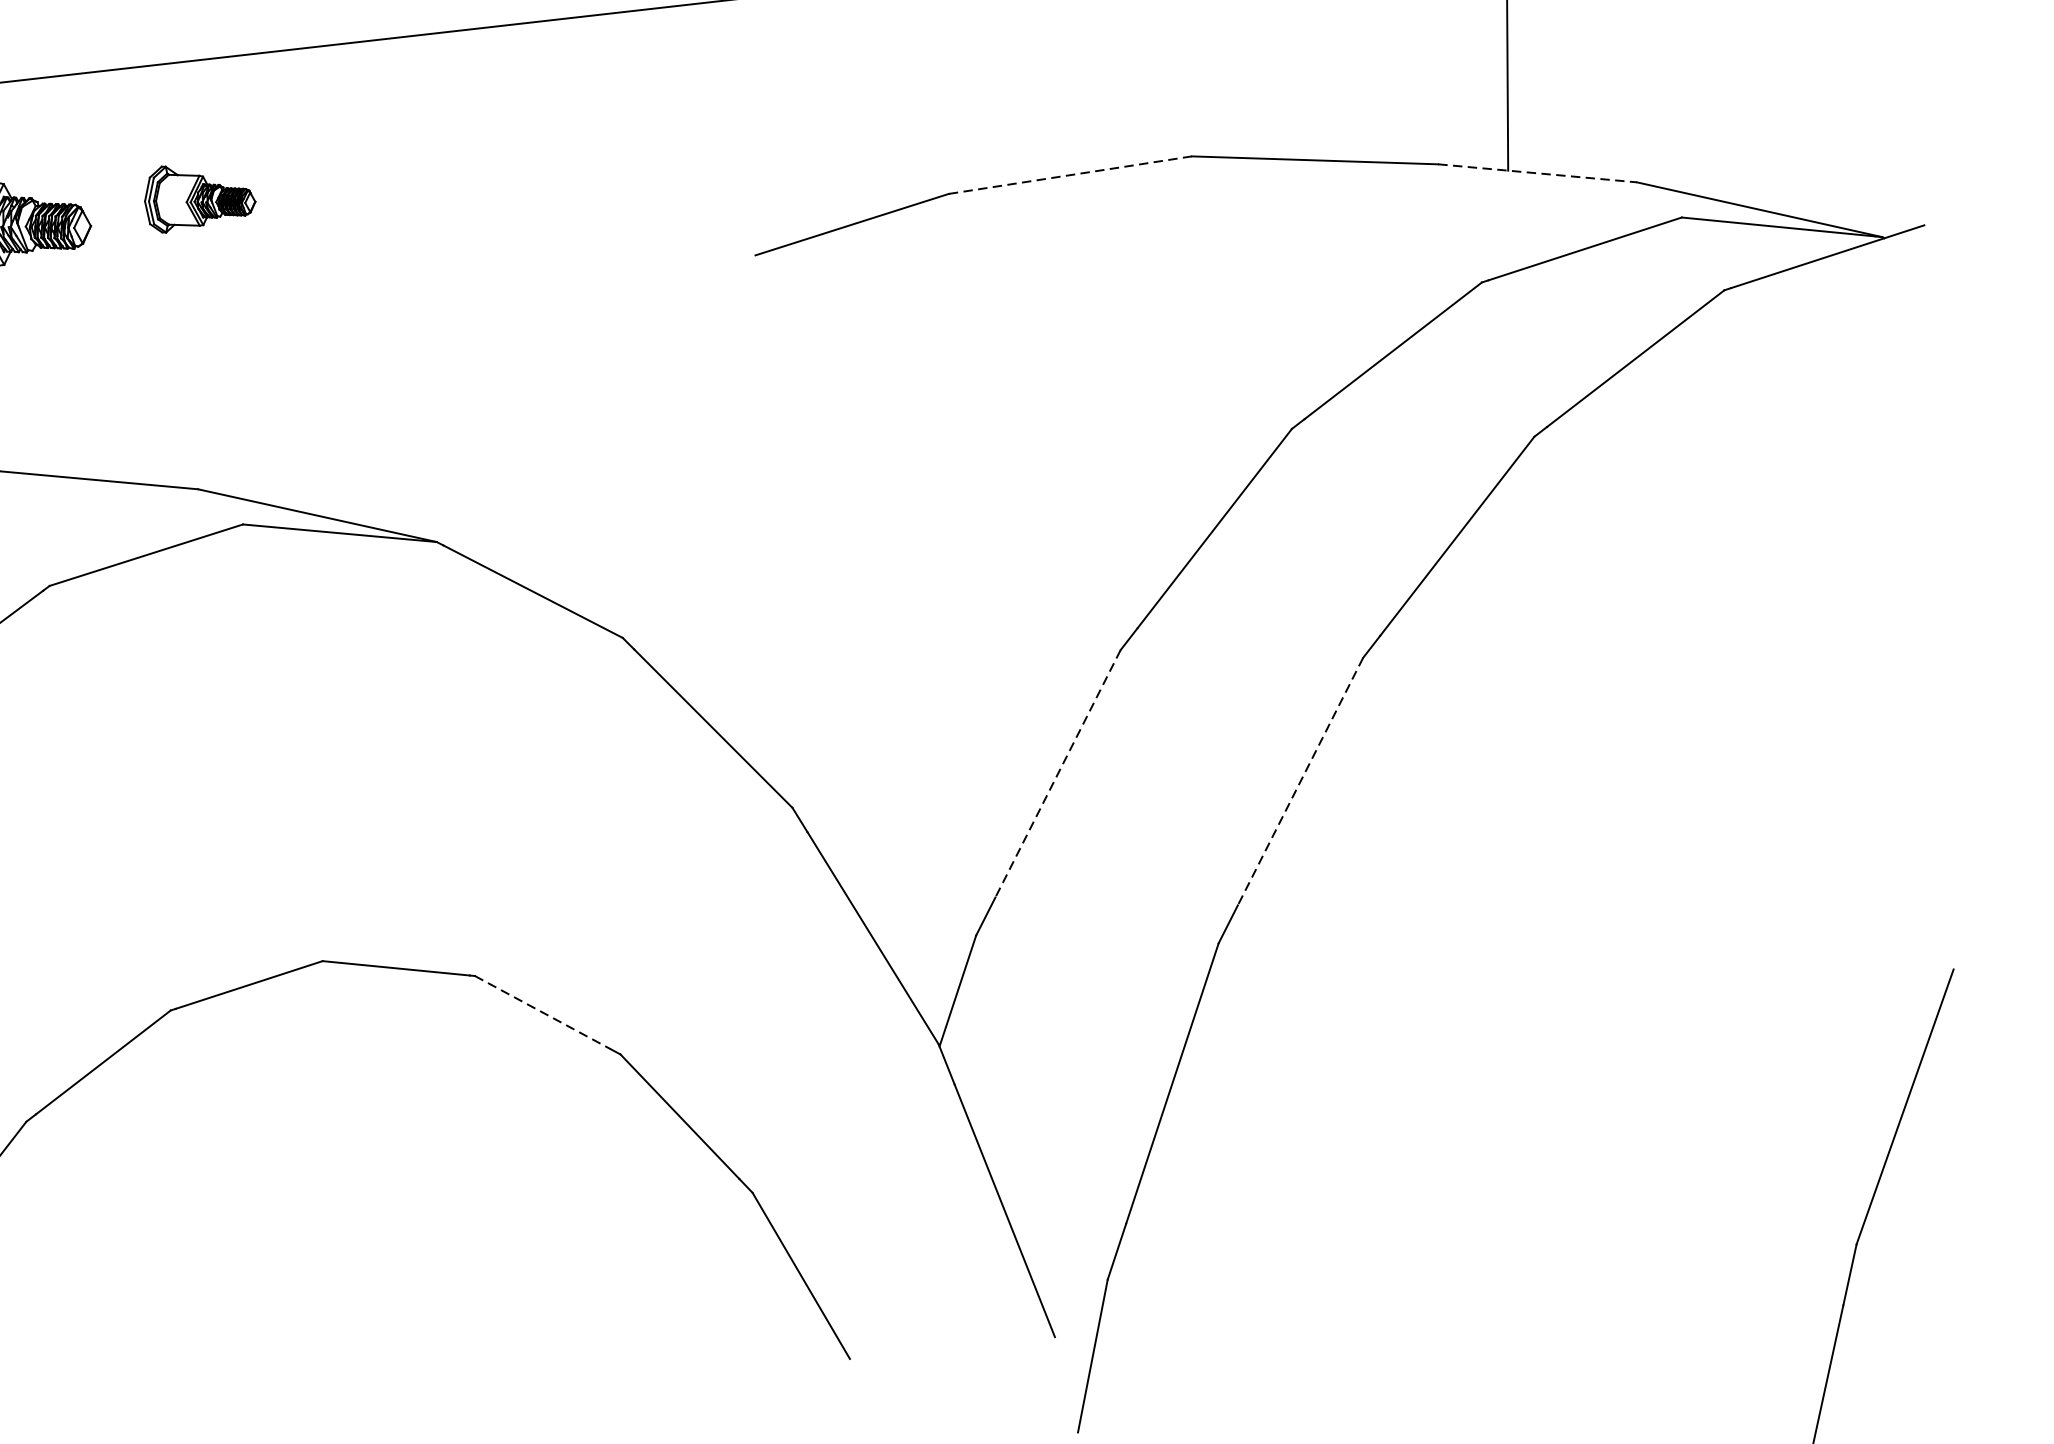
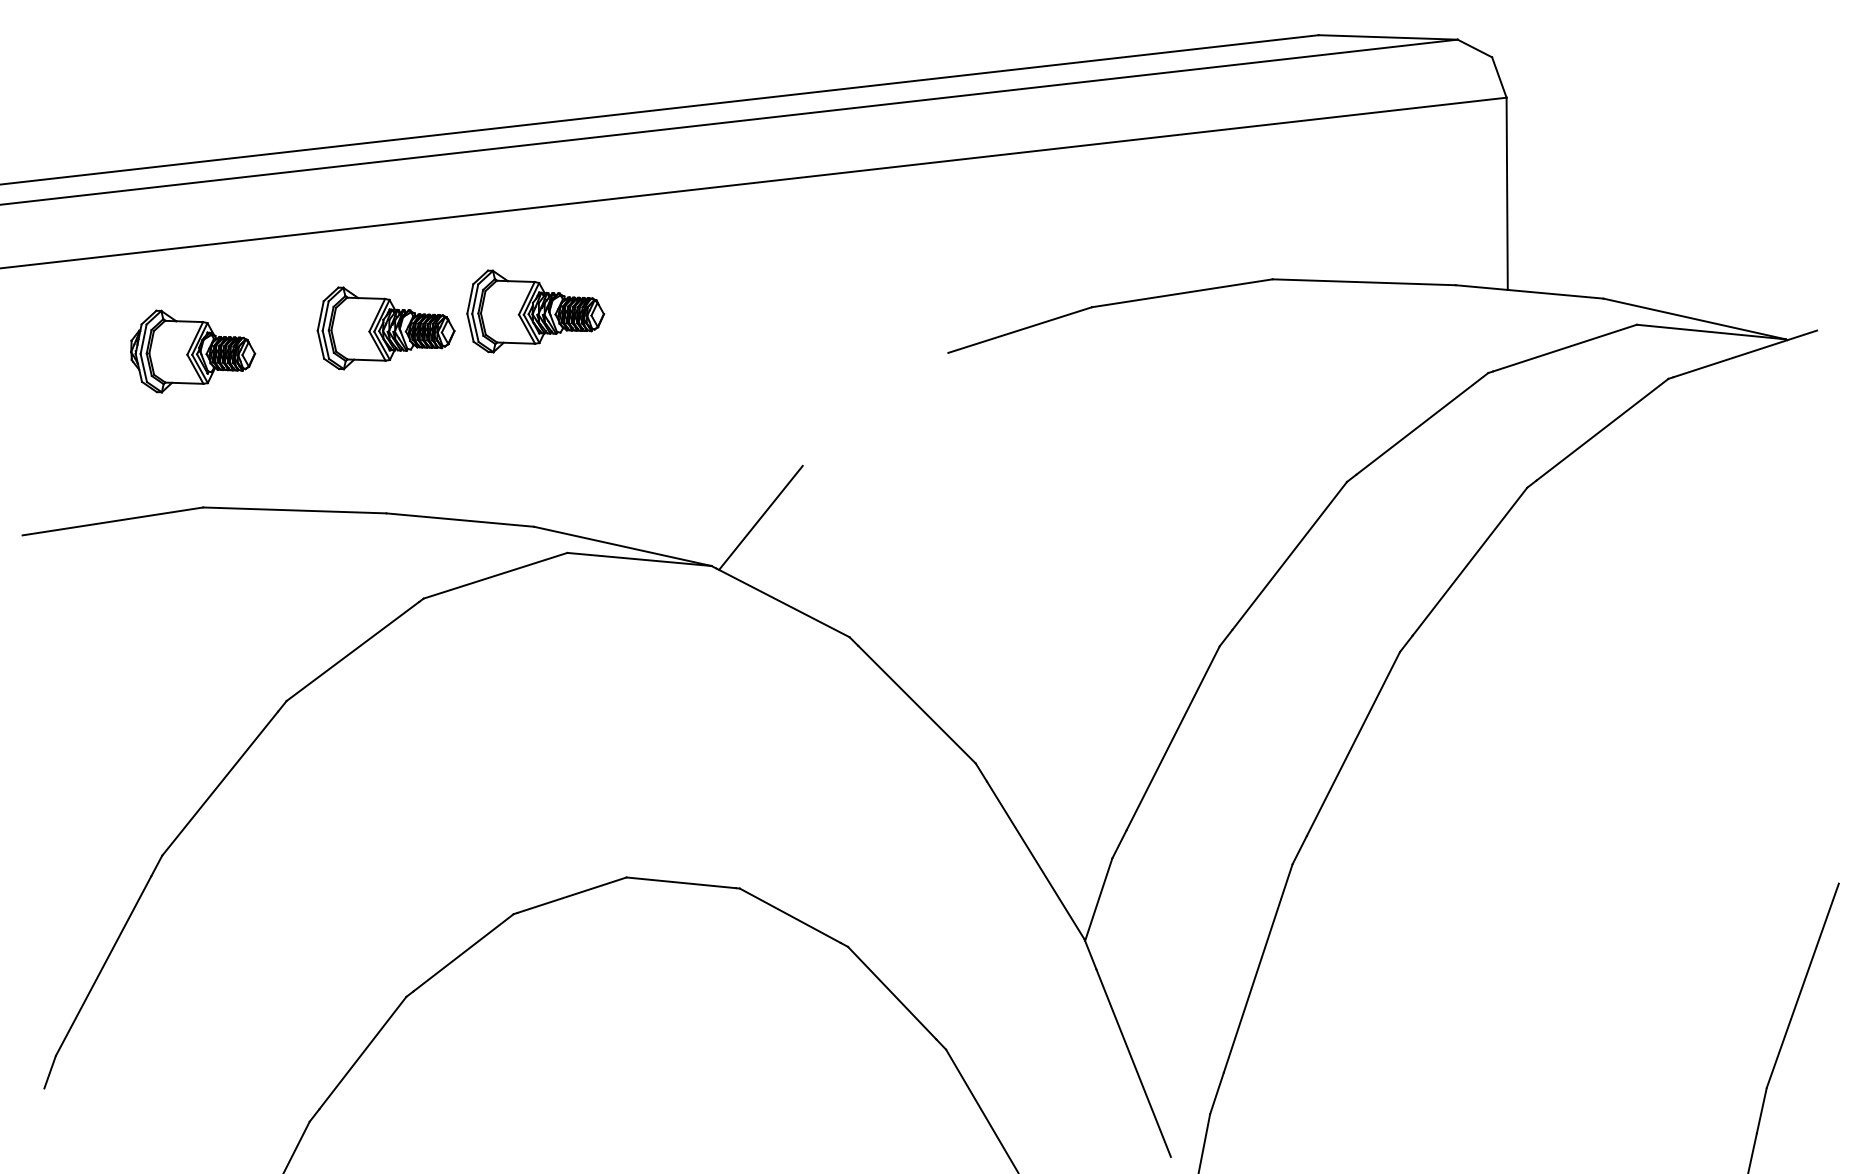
line: (1538, 172) -> (1530, 291), dashed -> solid
line: (1070, 175) -> (1182, 293), dashed -> solid
part: (200, 199) -> (535, 311), size x1.67
line: (502, 476) -> (760, 517), added
line: (1057, 774) -> (1172, 738), dashed -> solid
line: (1300, 782) -> (1353, 744), dashed -> solid
line: (543, 1013) -> (790, 916), dashed -> solid

